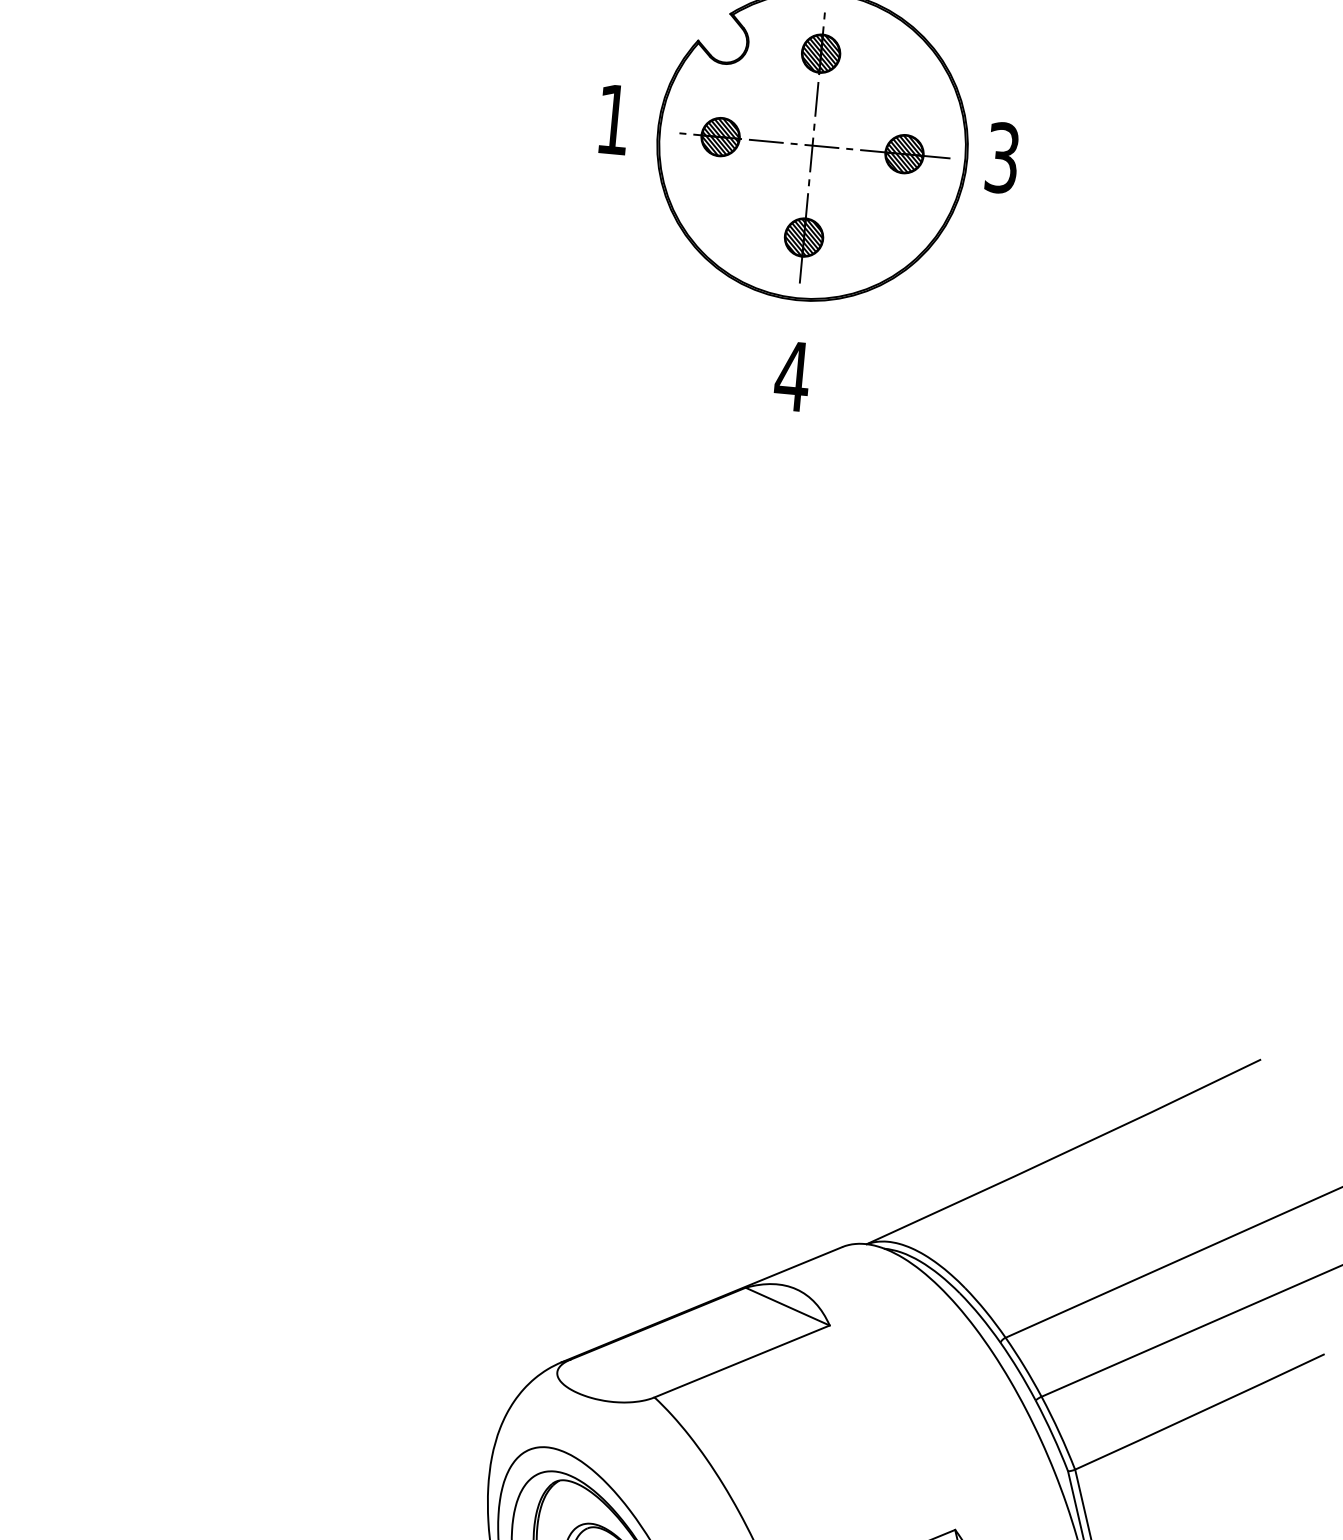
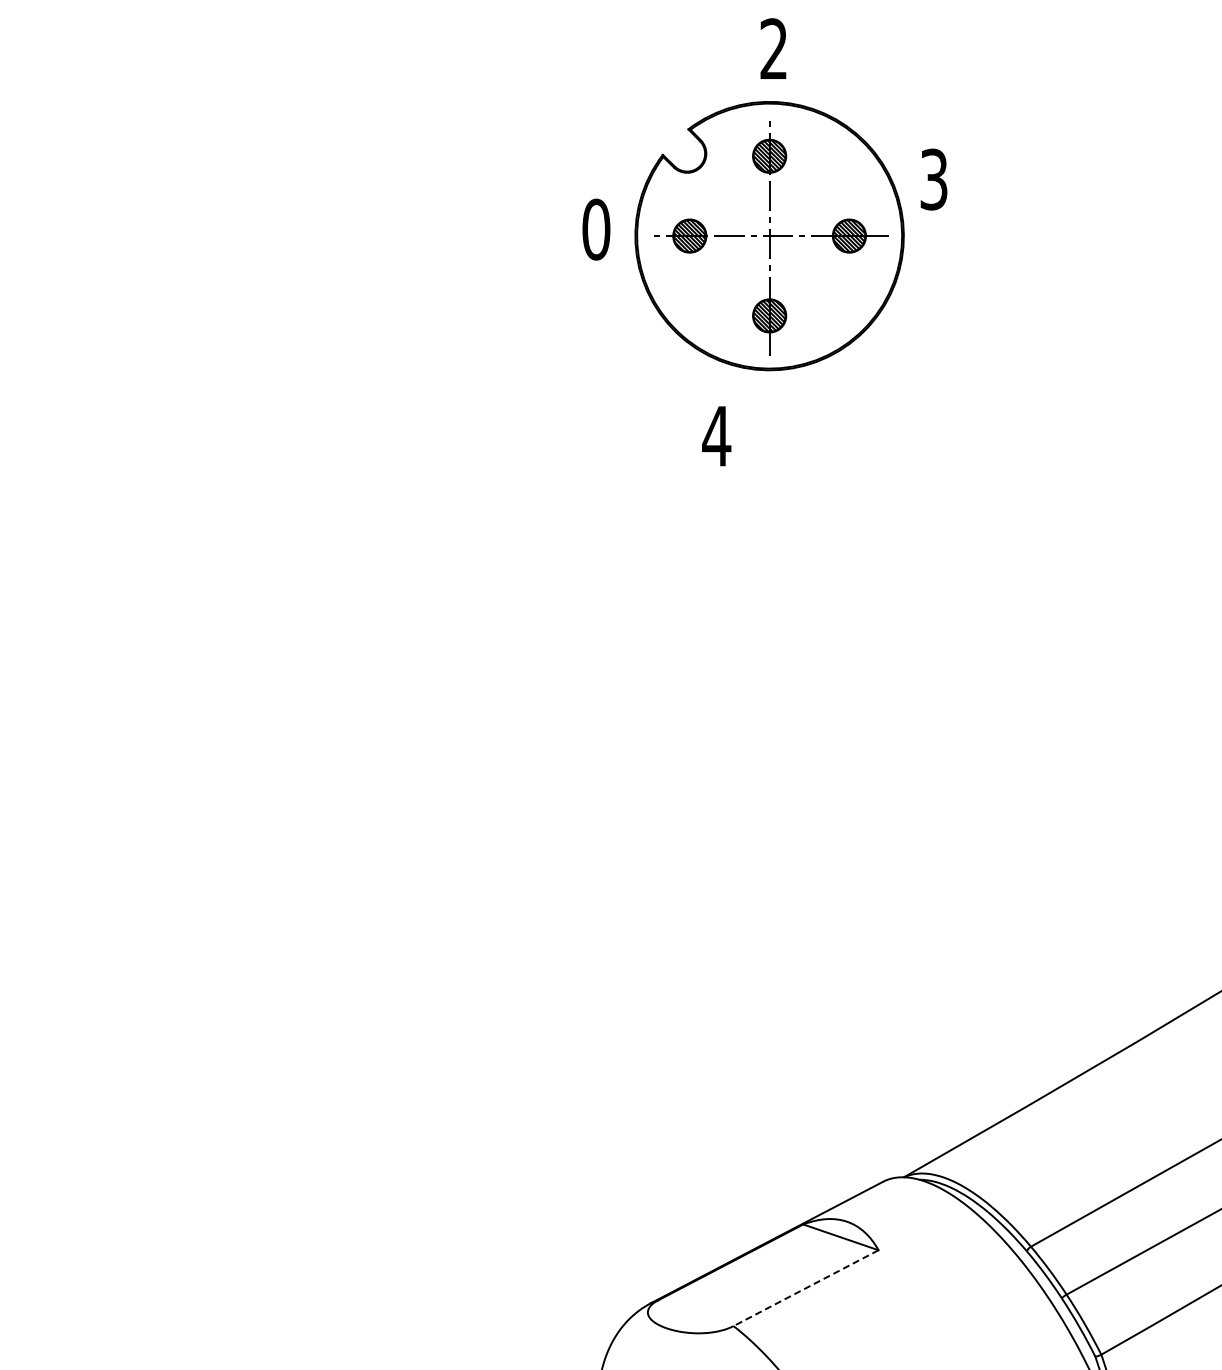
text: (613, 119) -> (596, 229), 1 -> 0
text: (1001, 157) -> (933, 179), moved
text: (792, 376) -> (716, 436), moved
line: (742, 1361) -> (806, 1288), solid -> dashed

